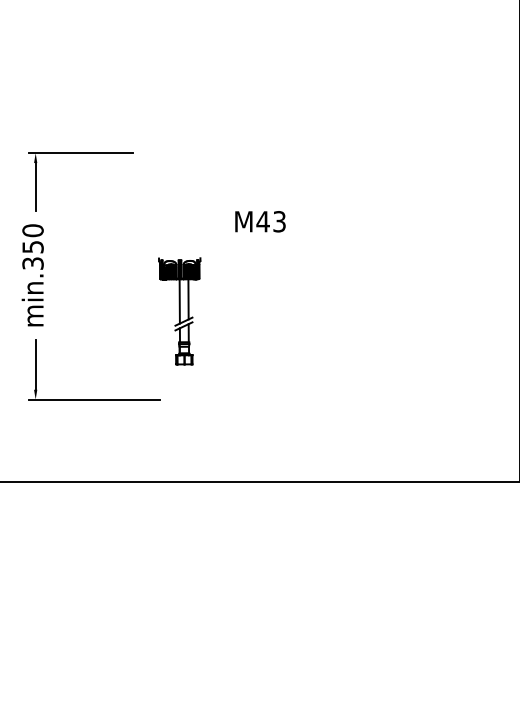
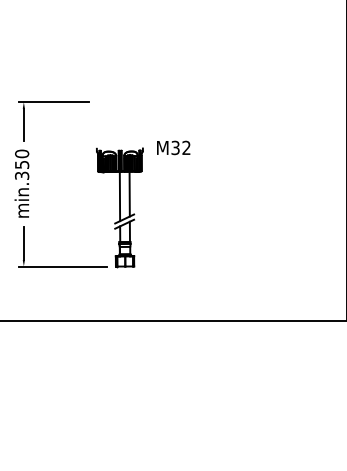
text: (270, 221) -> (180, 147), M43 -> M32
part: (179, 311) -> (119, 207), size x1.67

